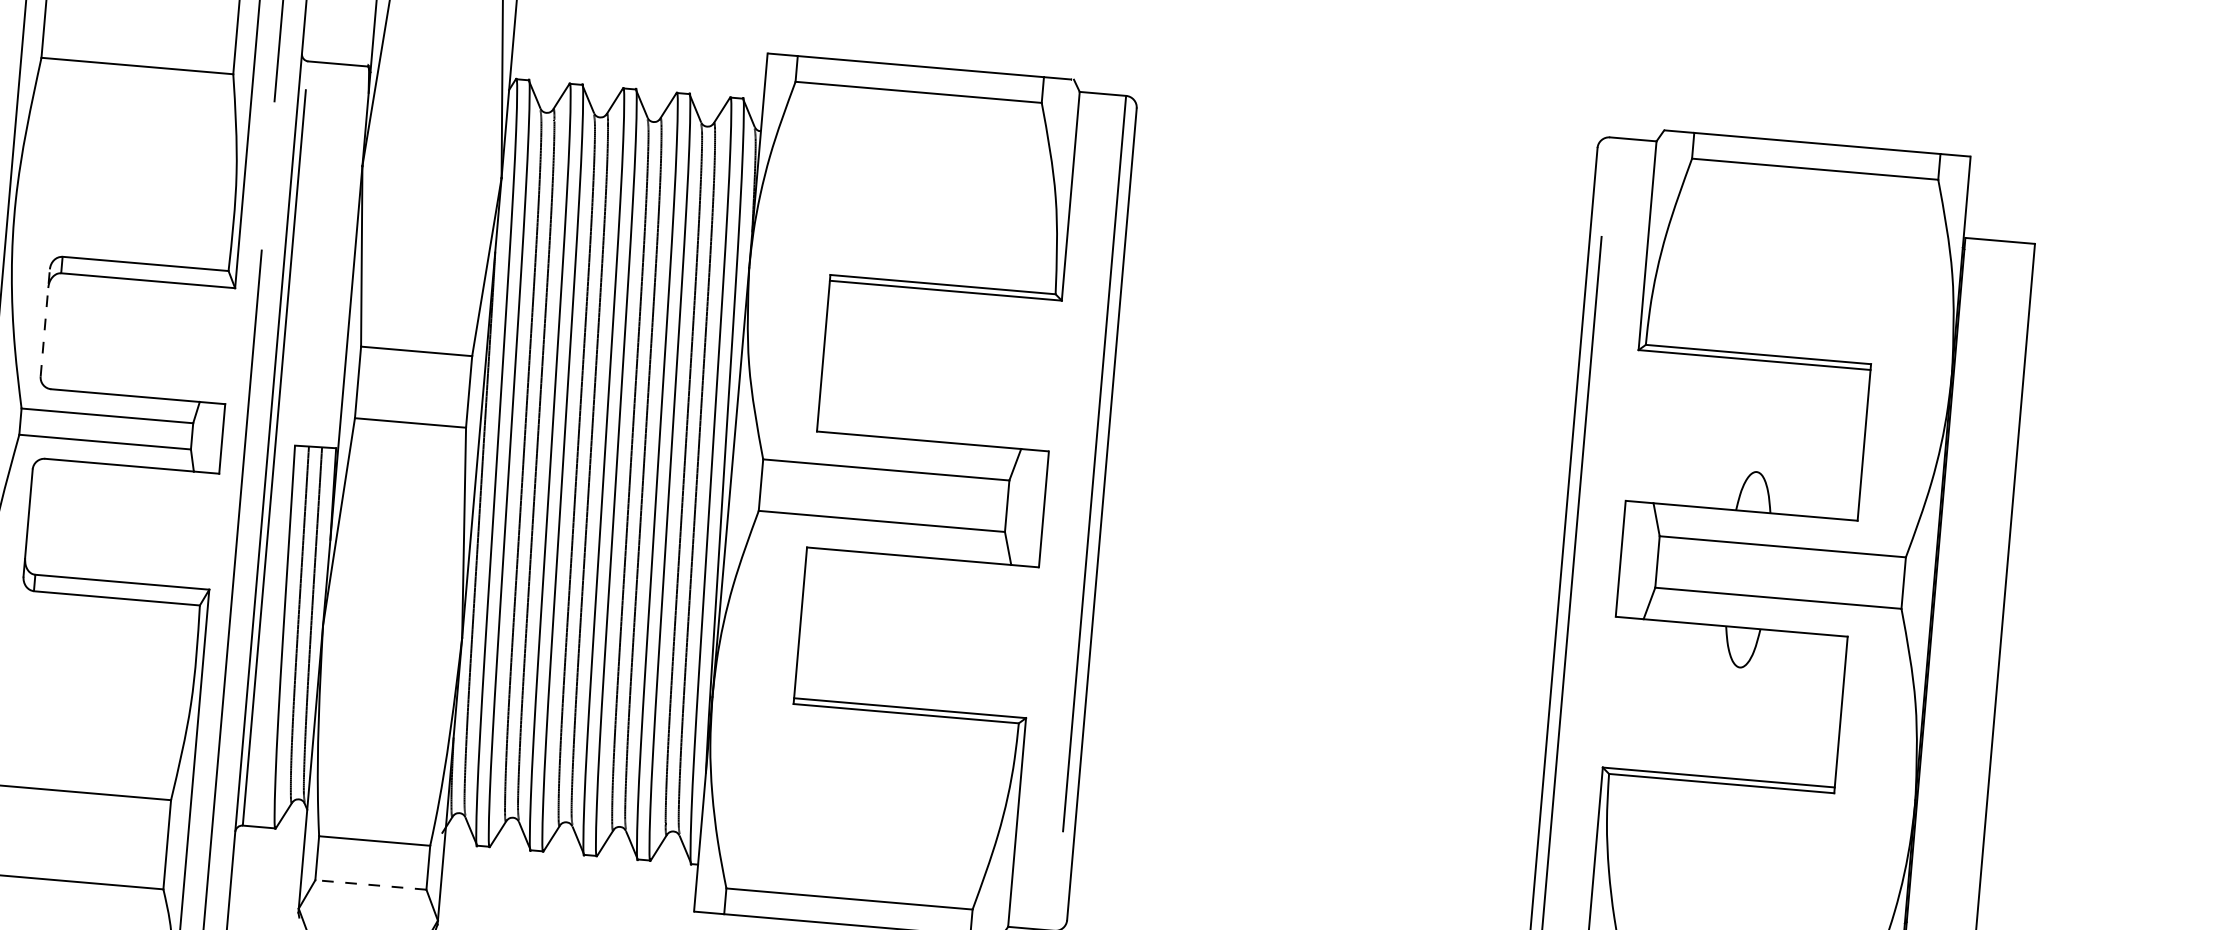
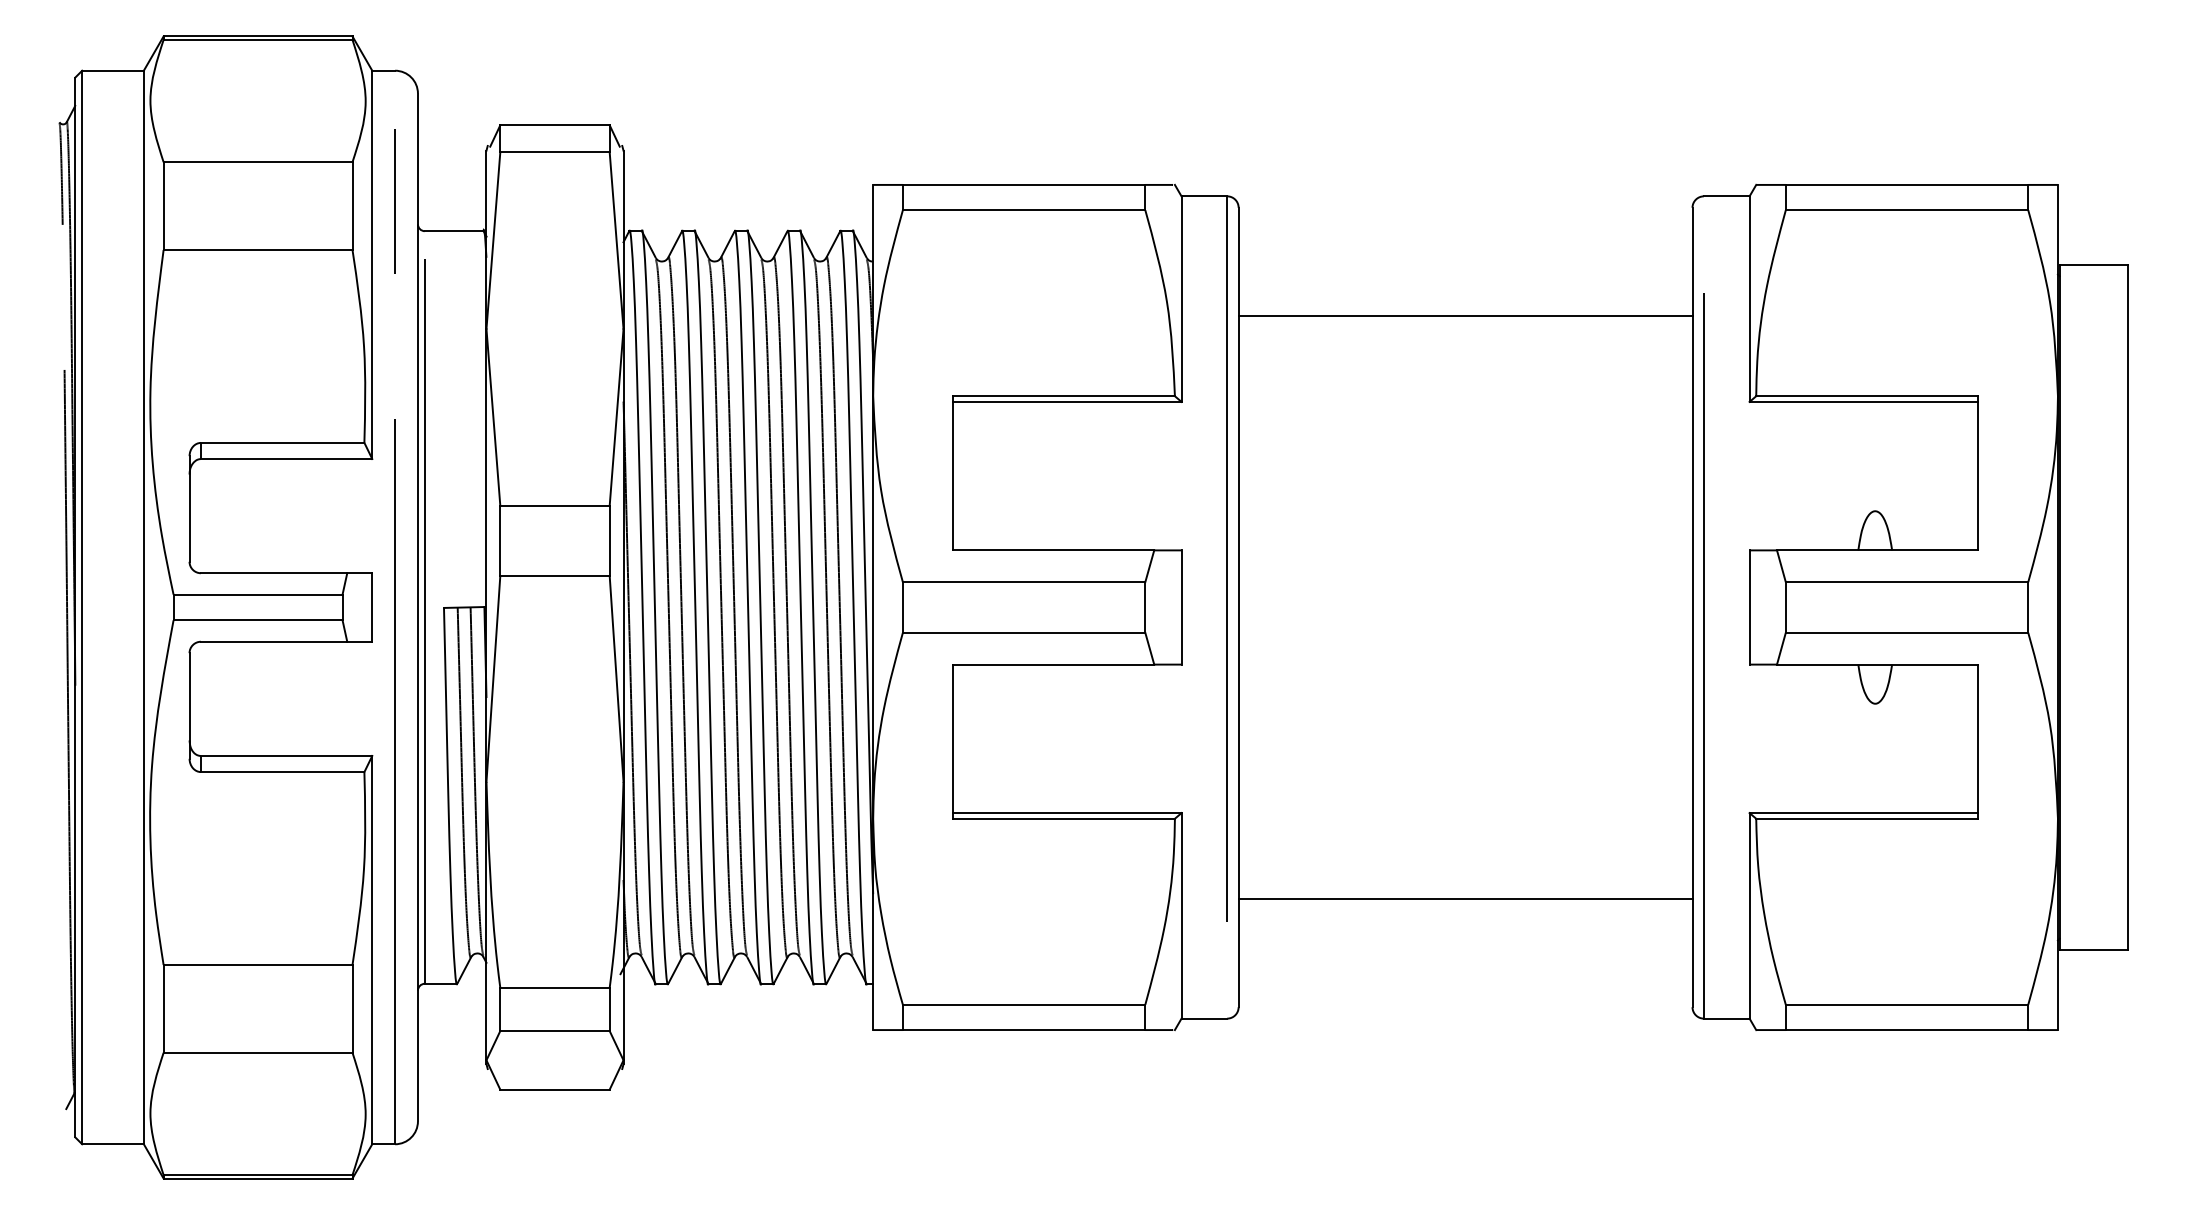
line: (1357, 238) -> (1465, 316), added
line: (45, 322) -> (189, 508), dashed -> solid
line: (1306, 829) -> (1465, 898), added
line: (371, 885) -> (555, 1031), dashed -> solid

